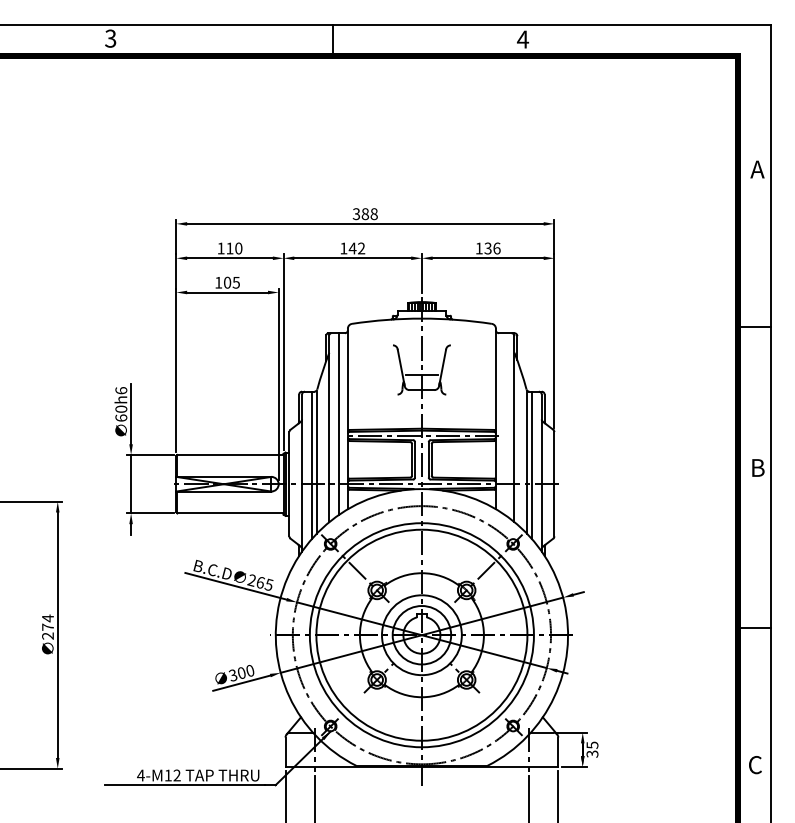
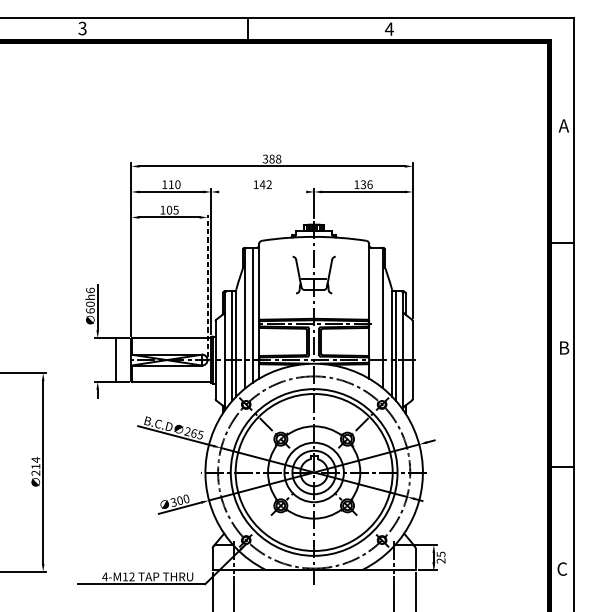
line: (352, 258) -> (262, 192), removed
line: (278, 384) -> (207, 285), solid -> dashed
line: (131, 484) -> (115, 360), moved
text: (47, 626) -> (35, 466), 274 -> 214
text: (592, 753) -> (441, 560), 35 -> 25

